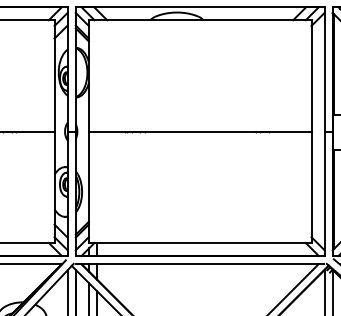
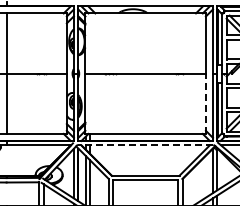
line: (310, 186) -> (205, 103), solid -> dashed
line: (199, 264) -> (145, 145), solid -> dashed

